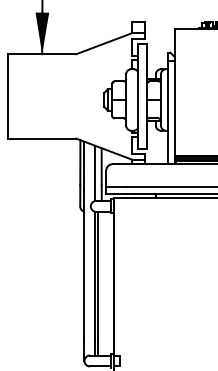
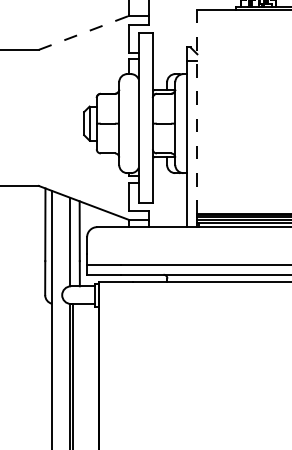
line: (104, 43) -> (84, 32), solid -> dashed
line: (174, 93) -> (197, 113), solid -> dashed

